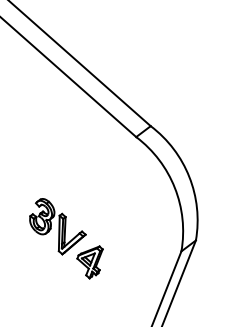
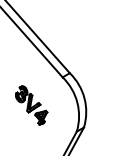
part: (66, 238) -> (31, 105), moved

